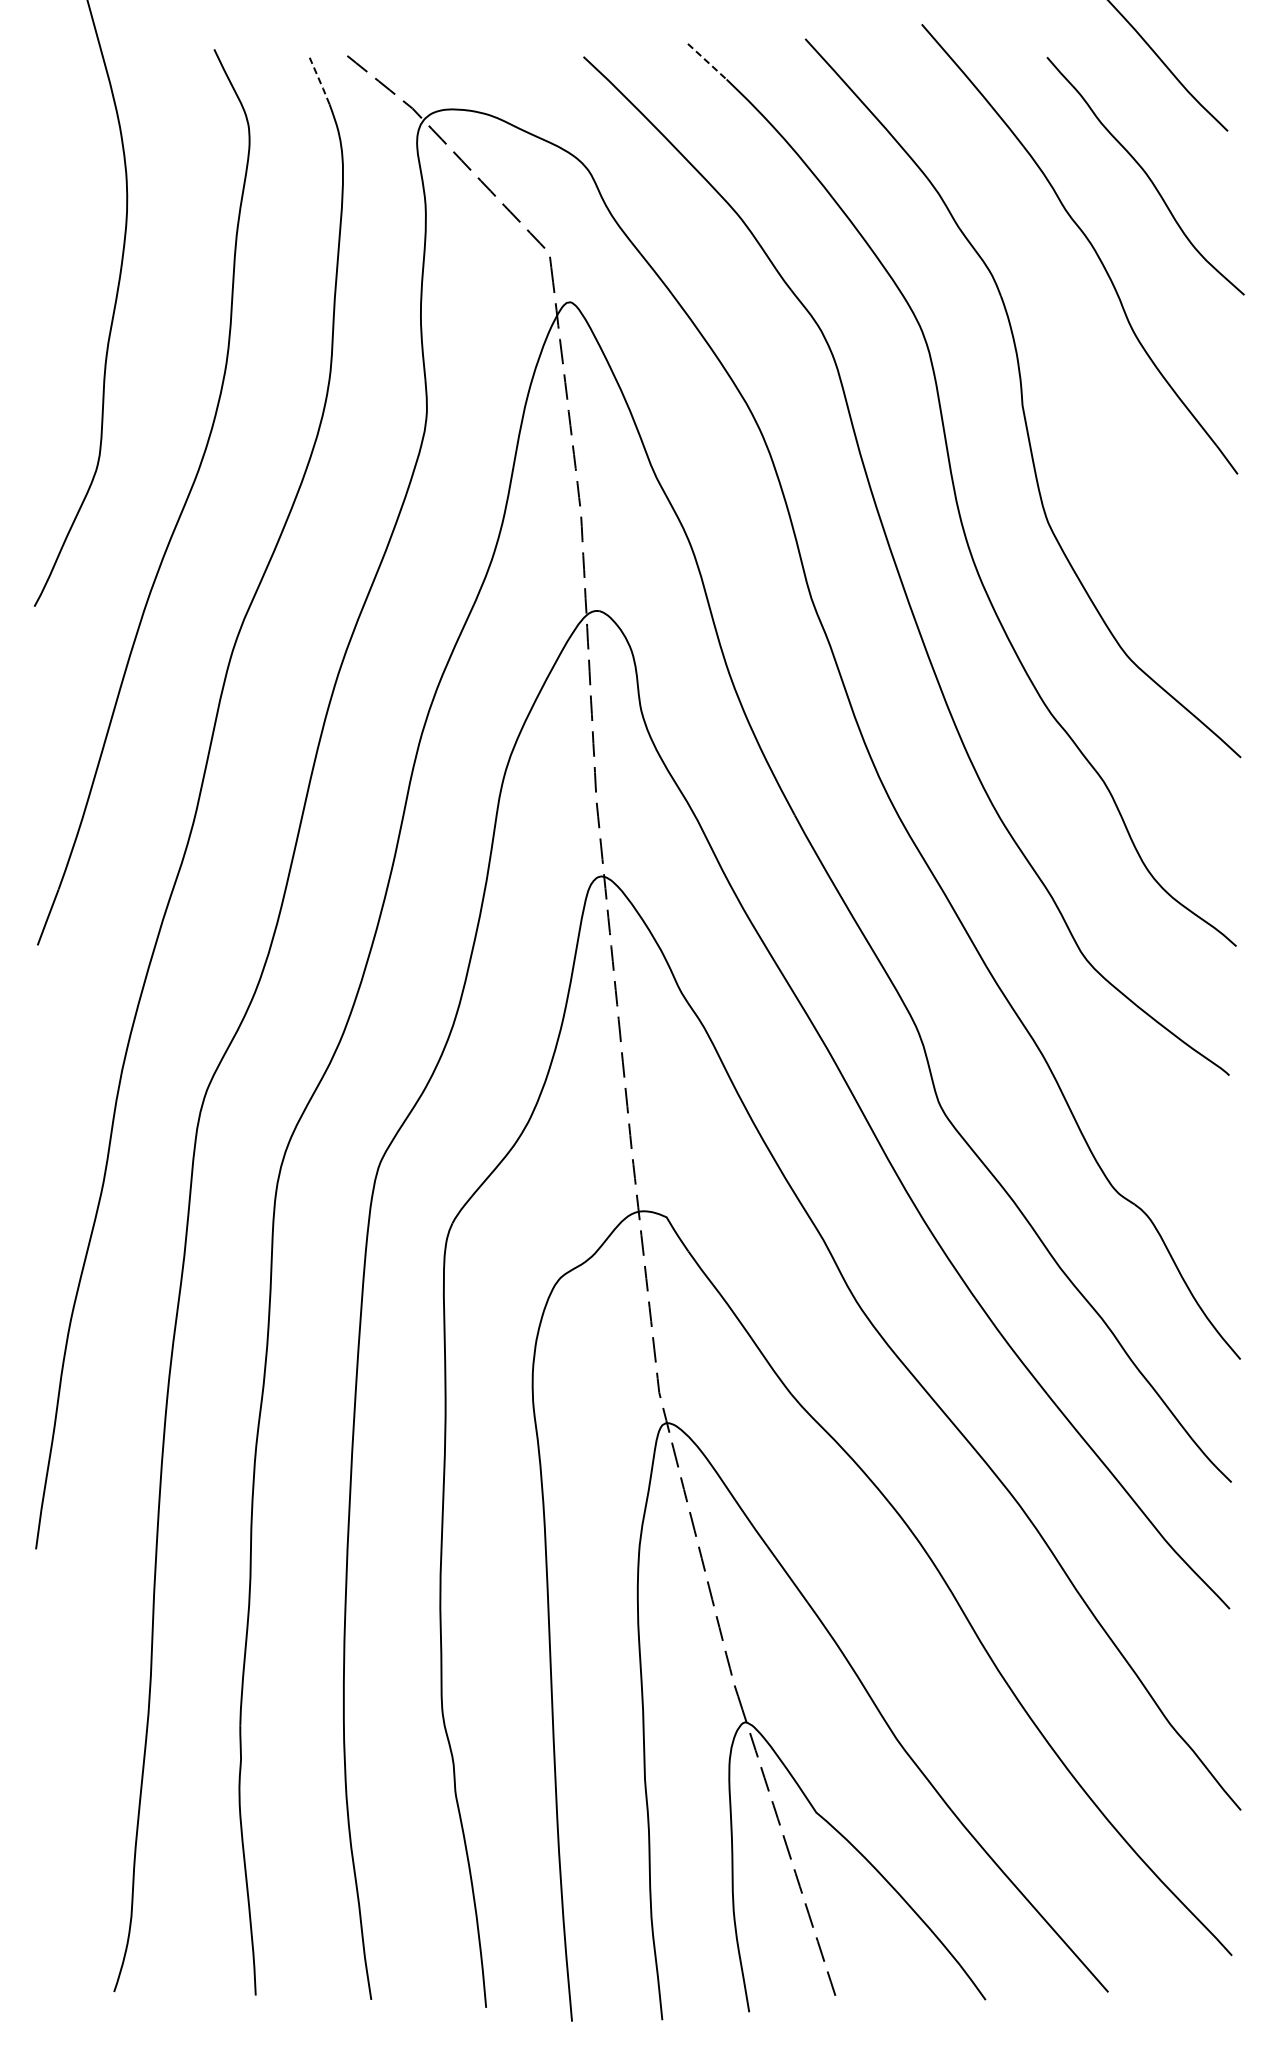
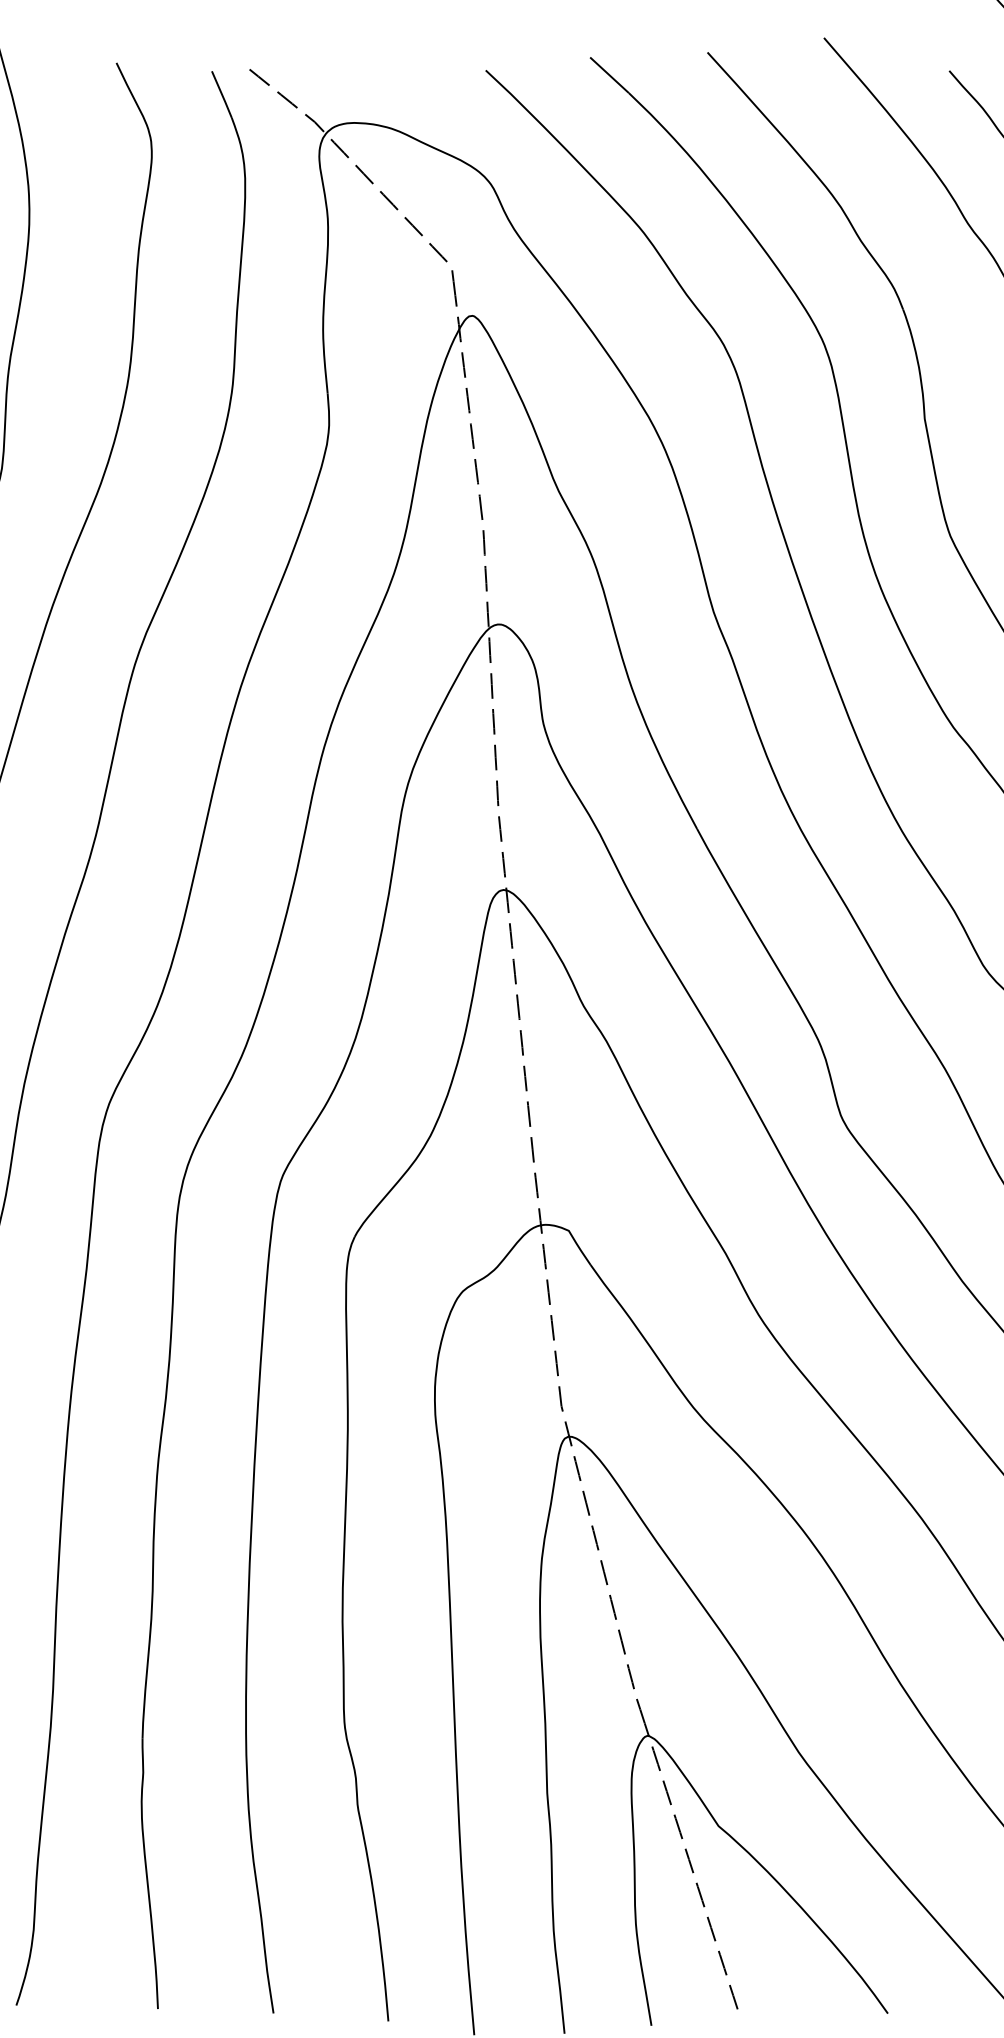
line: (707, 62) -> (609, 76), dashed -> solid
line: (319, 81) -> (221, 95), dashed -> solid

